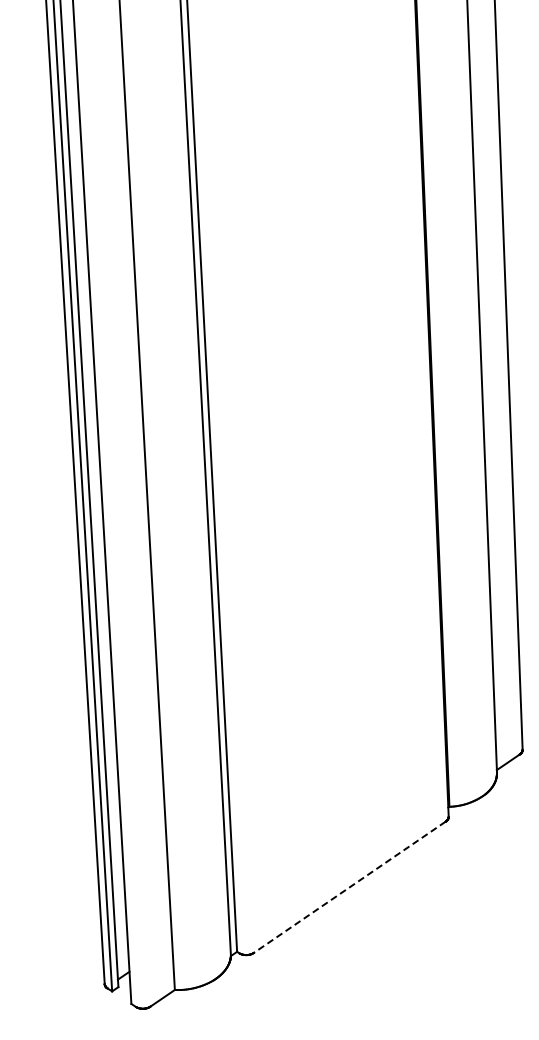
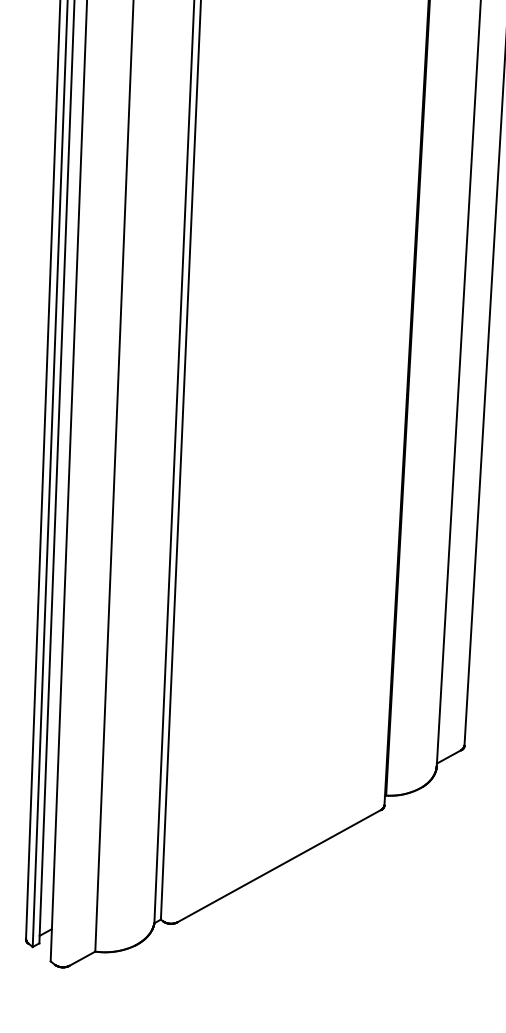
line: (349, 887) -> (278, 866), dashed -> solid

